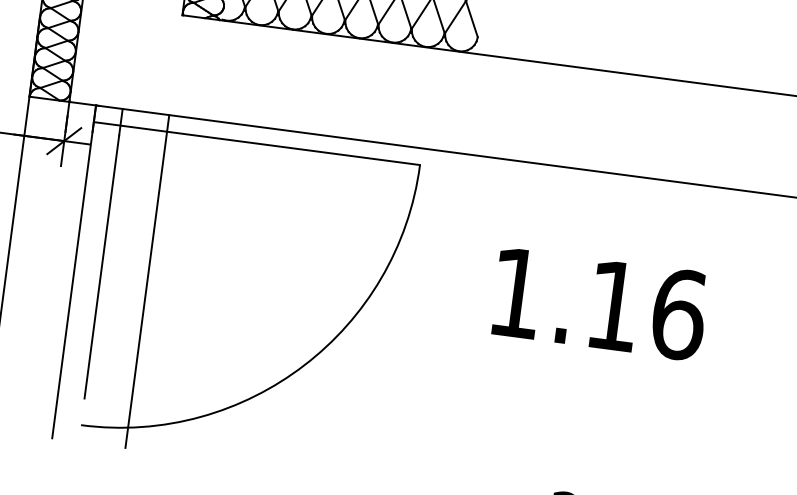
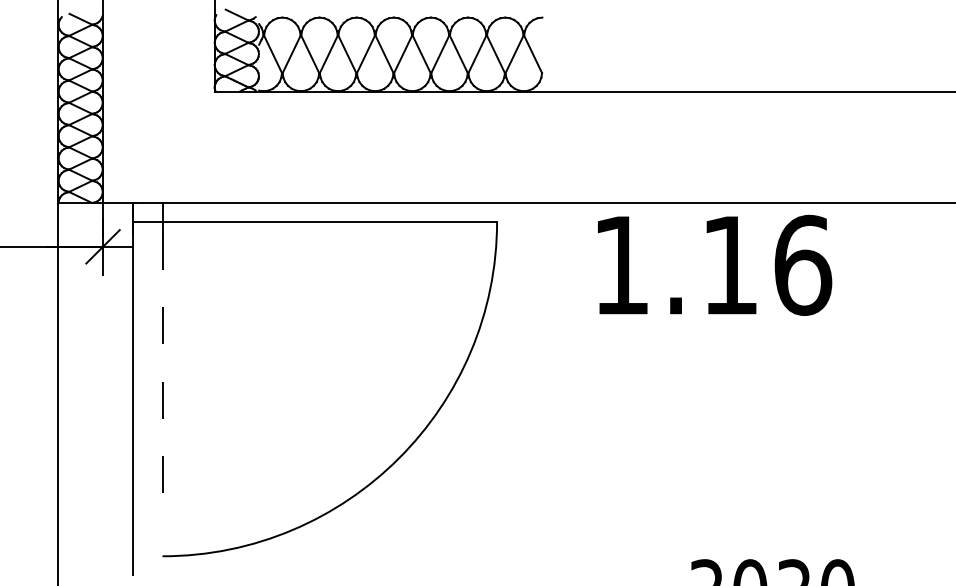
line: (101, 266) -> (162, 379), solid -> dashed
line: (147, 281) -> (214, 388), removed
text: (600, 303) -> (715, 264), moved

